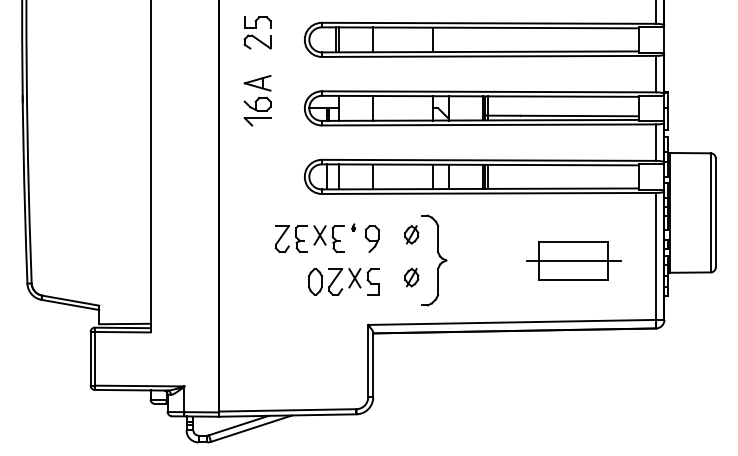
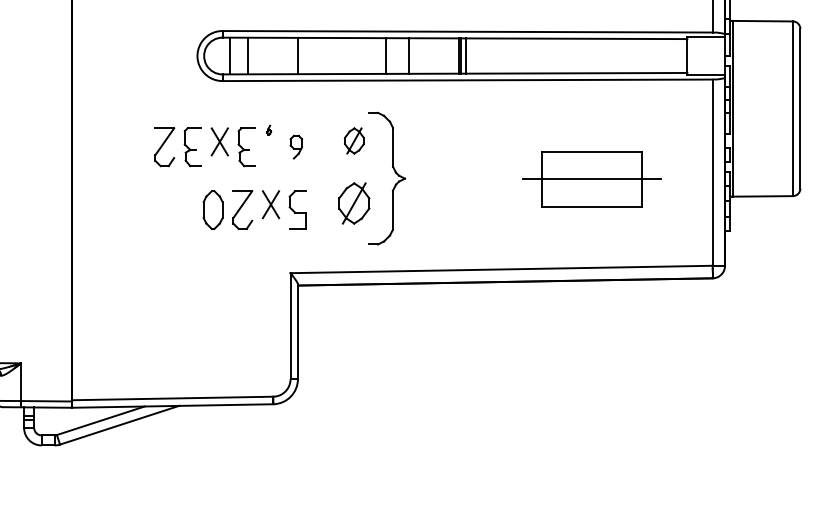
part: (371, 238) -> (295, 146), size x0.6
part: (411, 277) -> (354, 203), size x1.6

